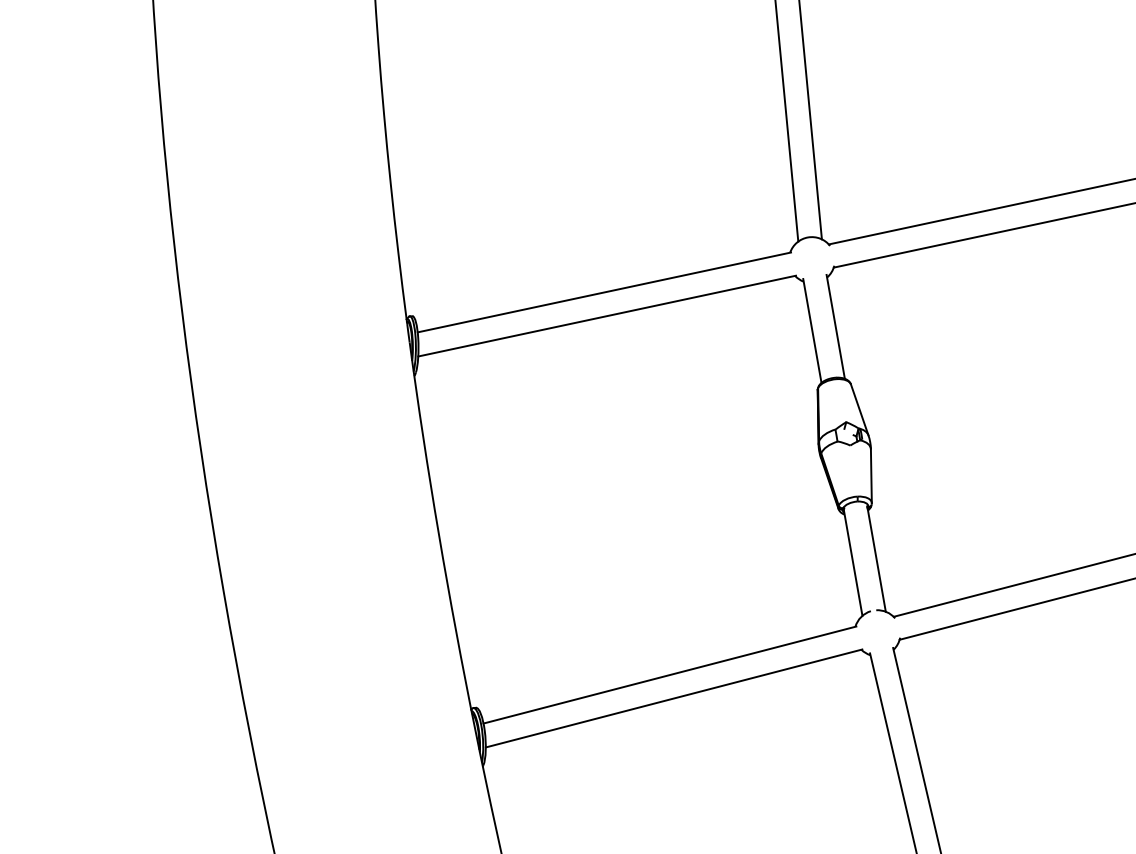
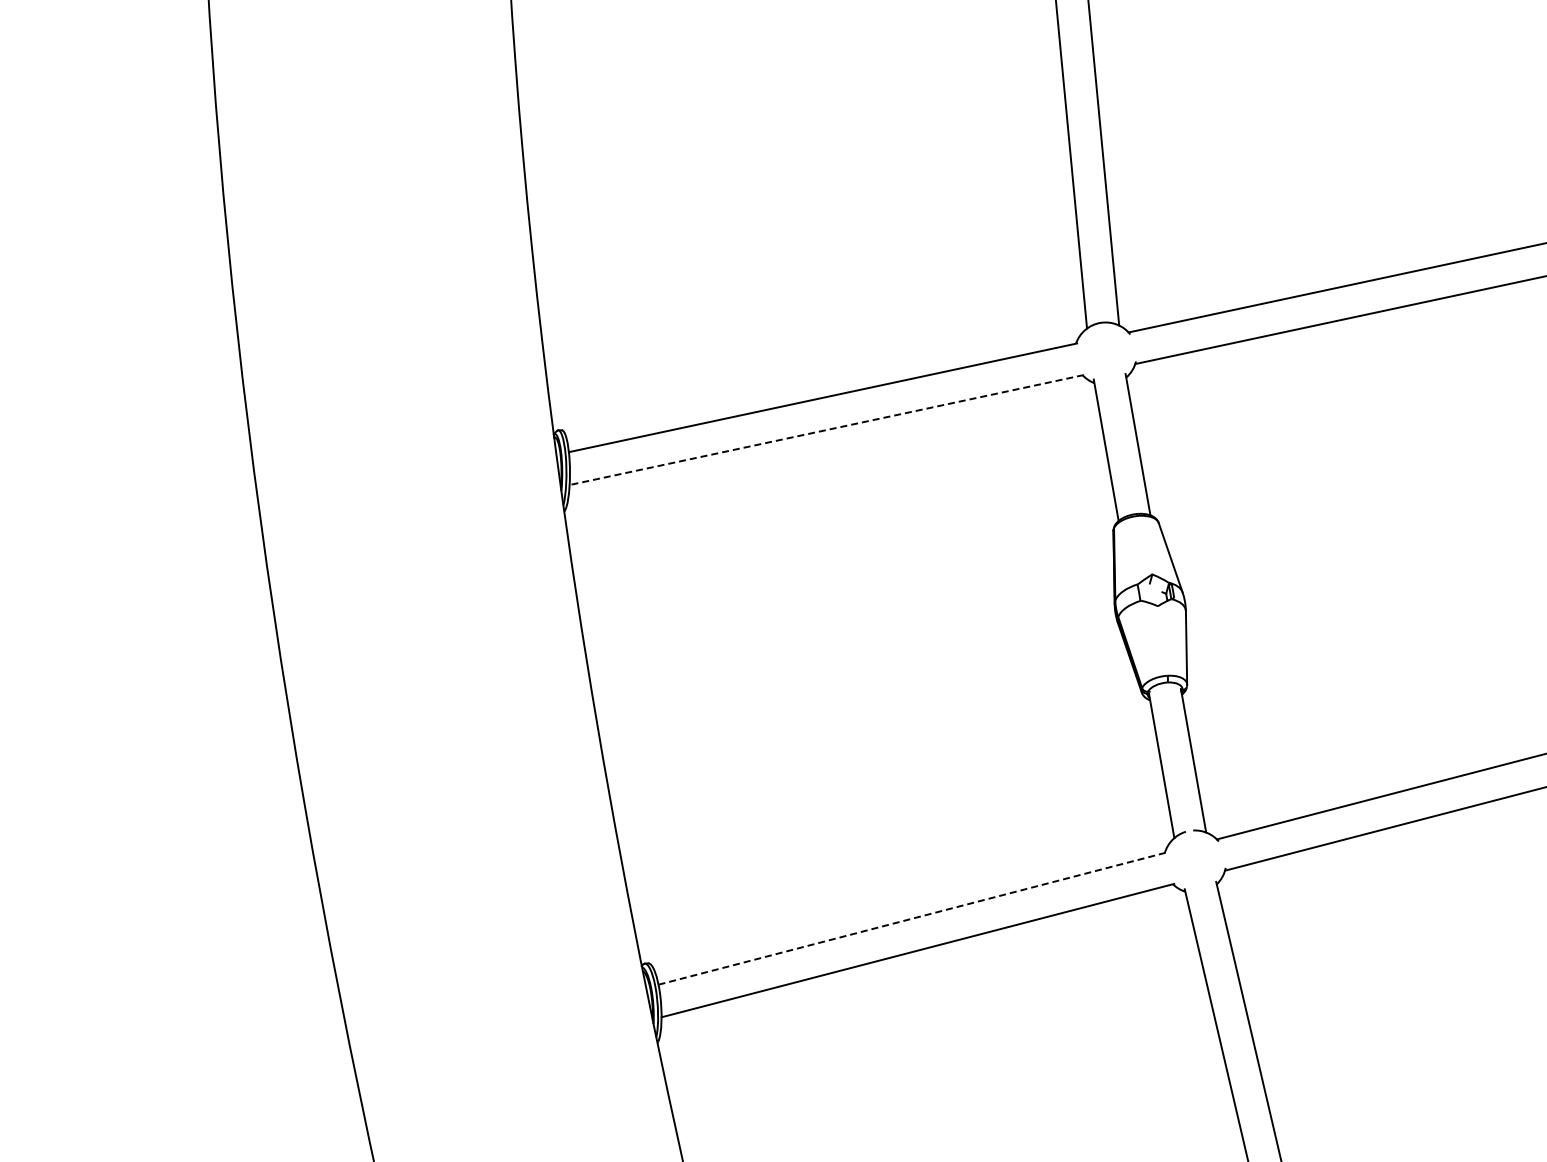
line: (606, 316) -> (826, 430), solid -> dashed
line: (670, 674) -> (912, 918), solid -> dashed

